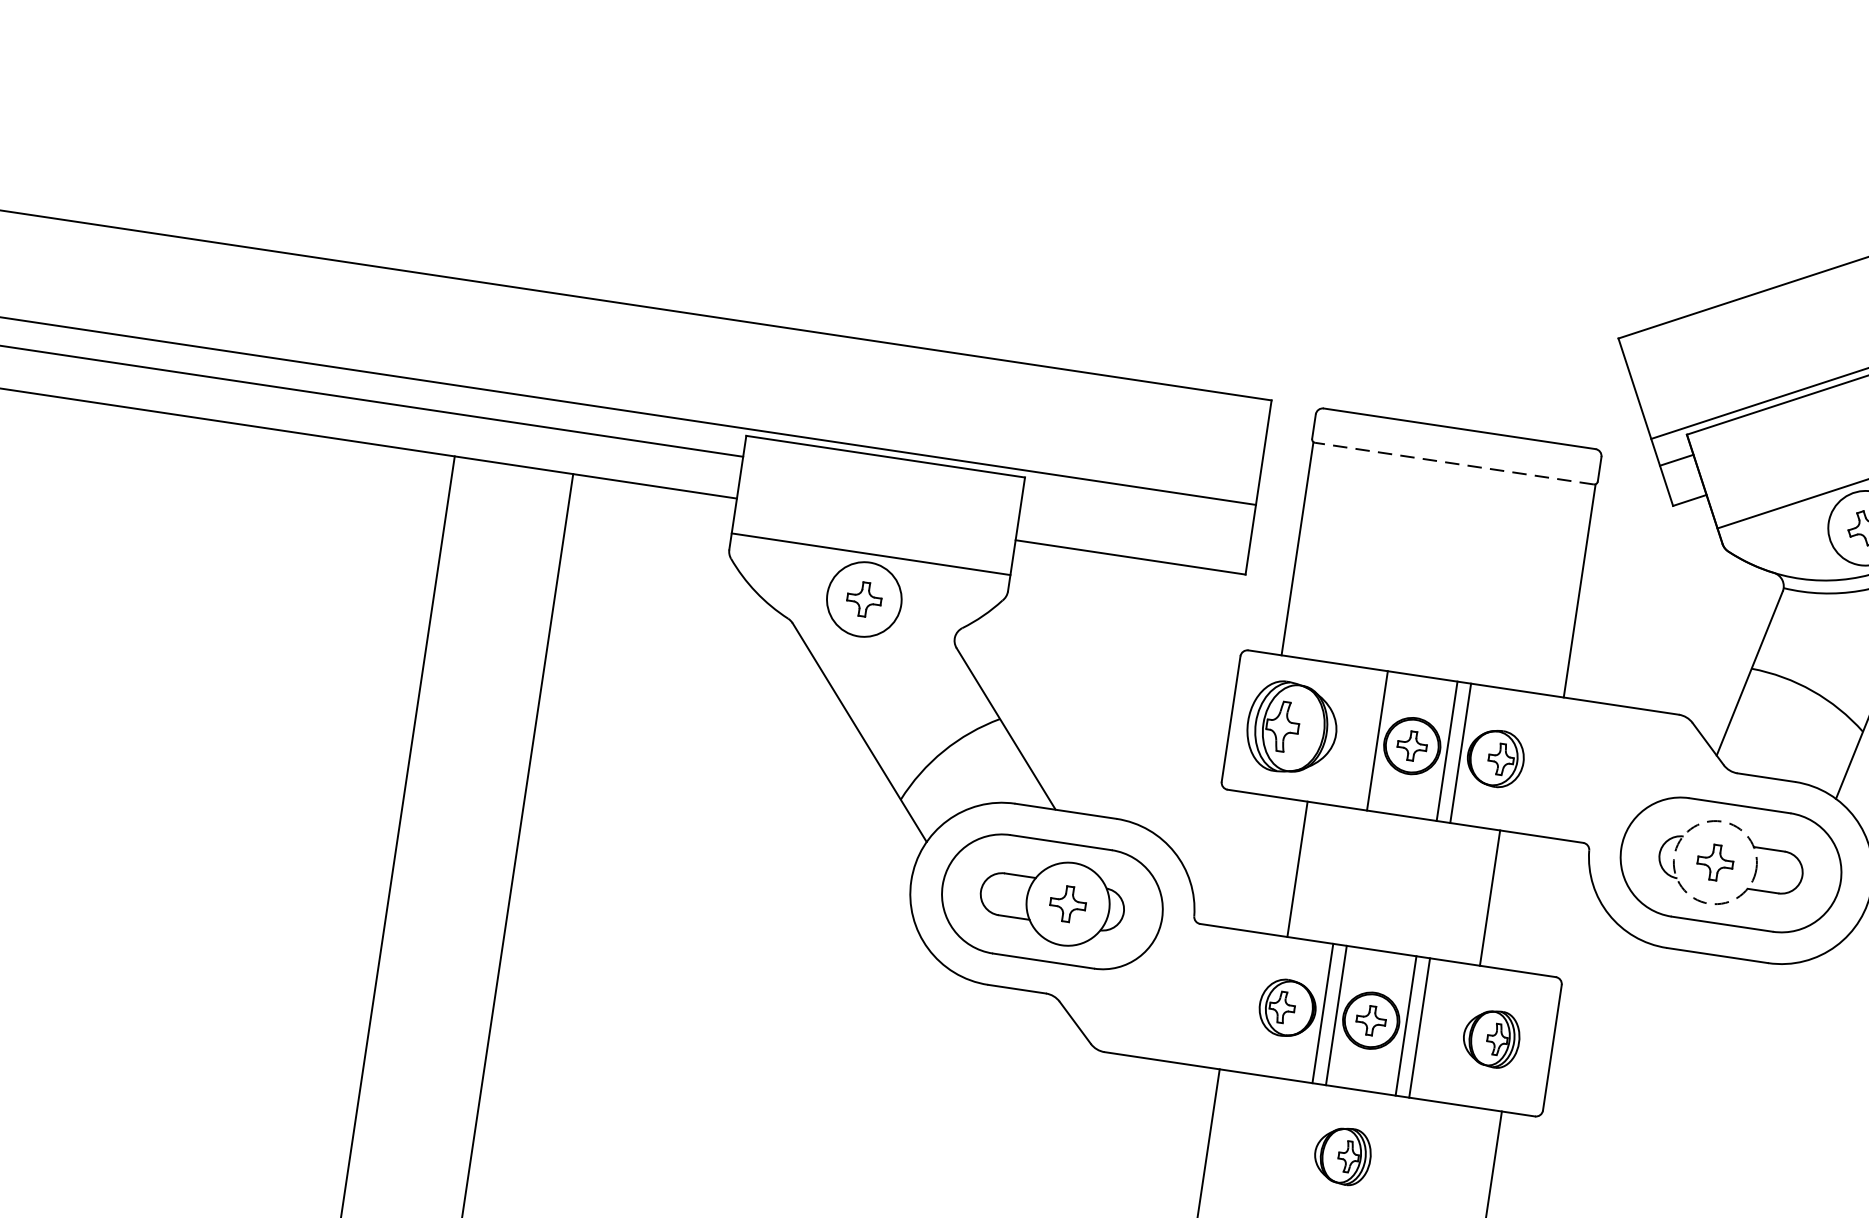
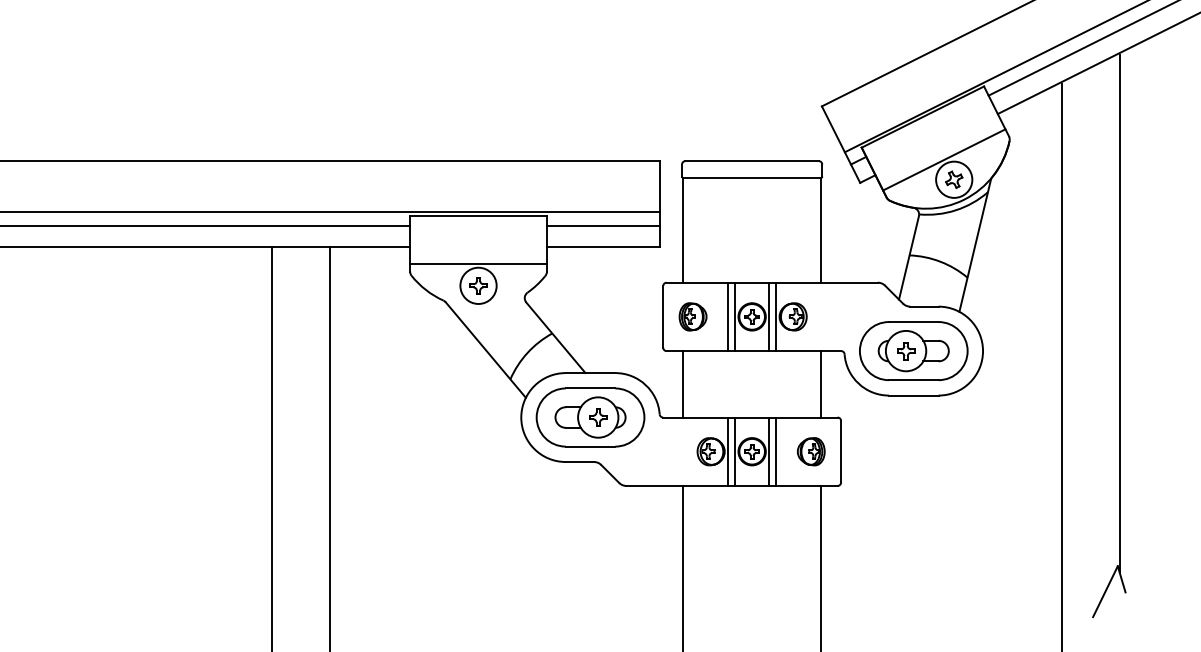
line: (1453, 463) -> (751, 178), dashed -> solid
line: (1134, 516) -> (602, 226), added
part: (1290, 727) -> (692, 316), size x0.62
line: (1364, 738) -> (728, 316), added
circle: (1714, 861) -> (905, 350), dashed -> solid
line: (1296, 869) -> (682, 384), moved
line: (1490, 898) -> (821, 384), moved
part: (1343, 1155) -> (748, 518), removed

